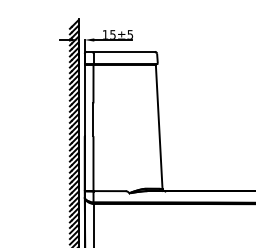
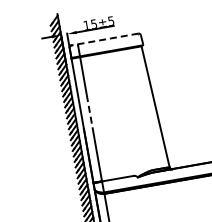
line: (120, 51) -> (104, 39), solid -> dashed
line: (93, 120) -> (89, 111), solid -> dashed

